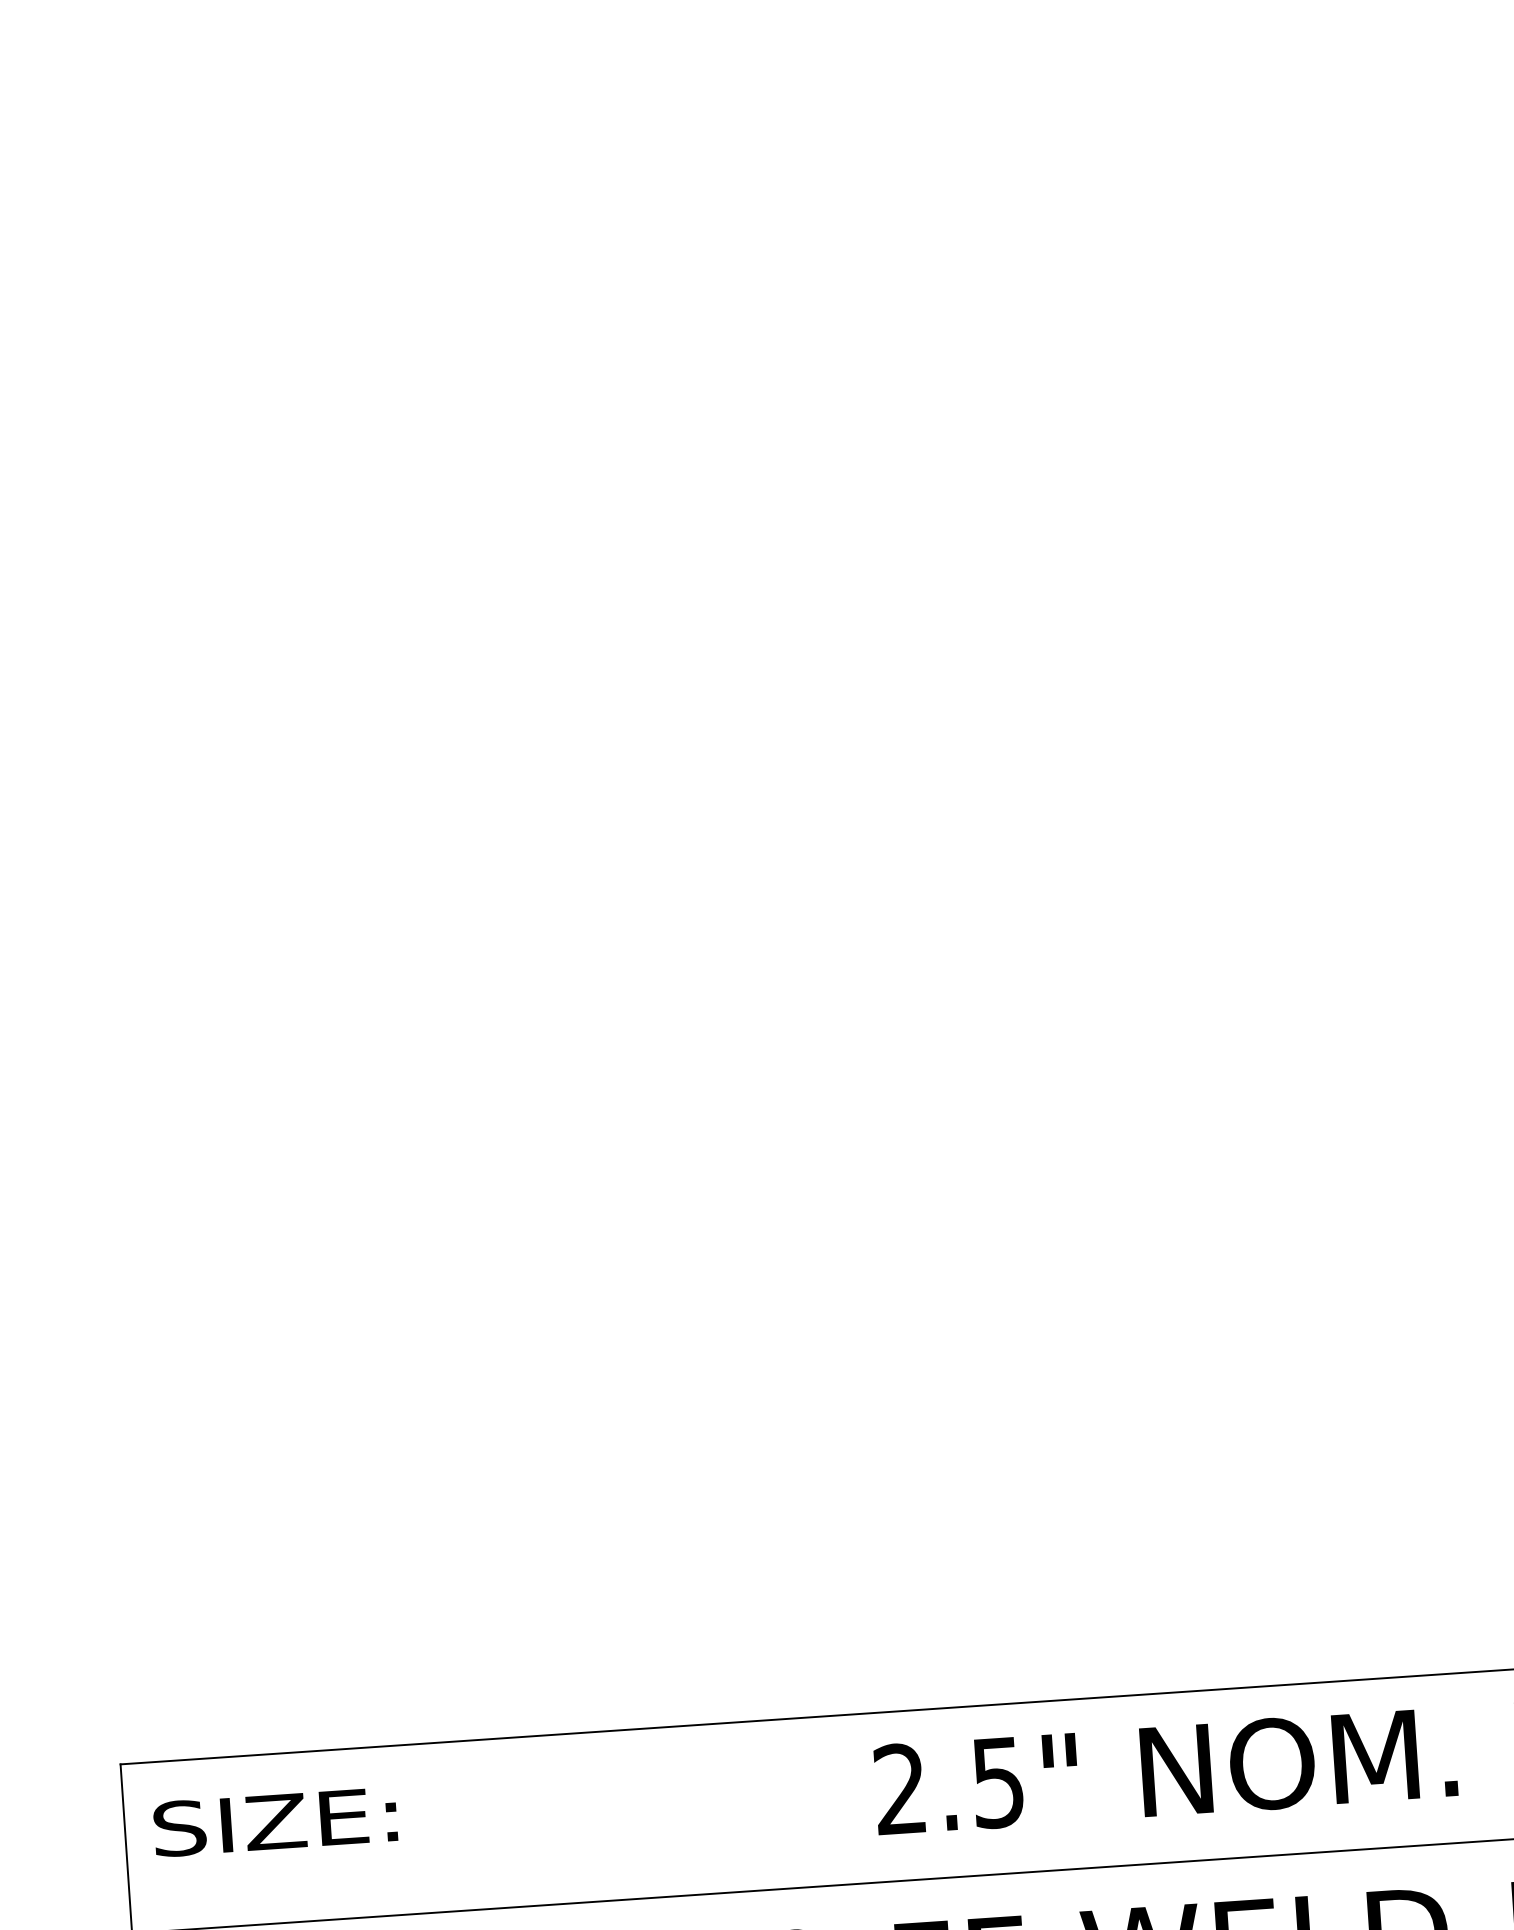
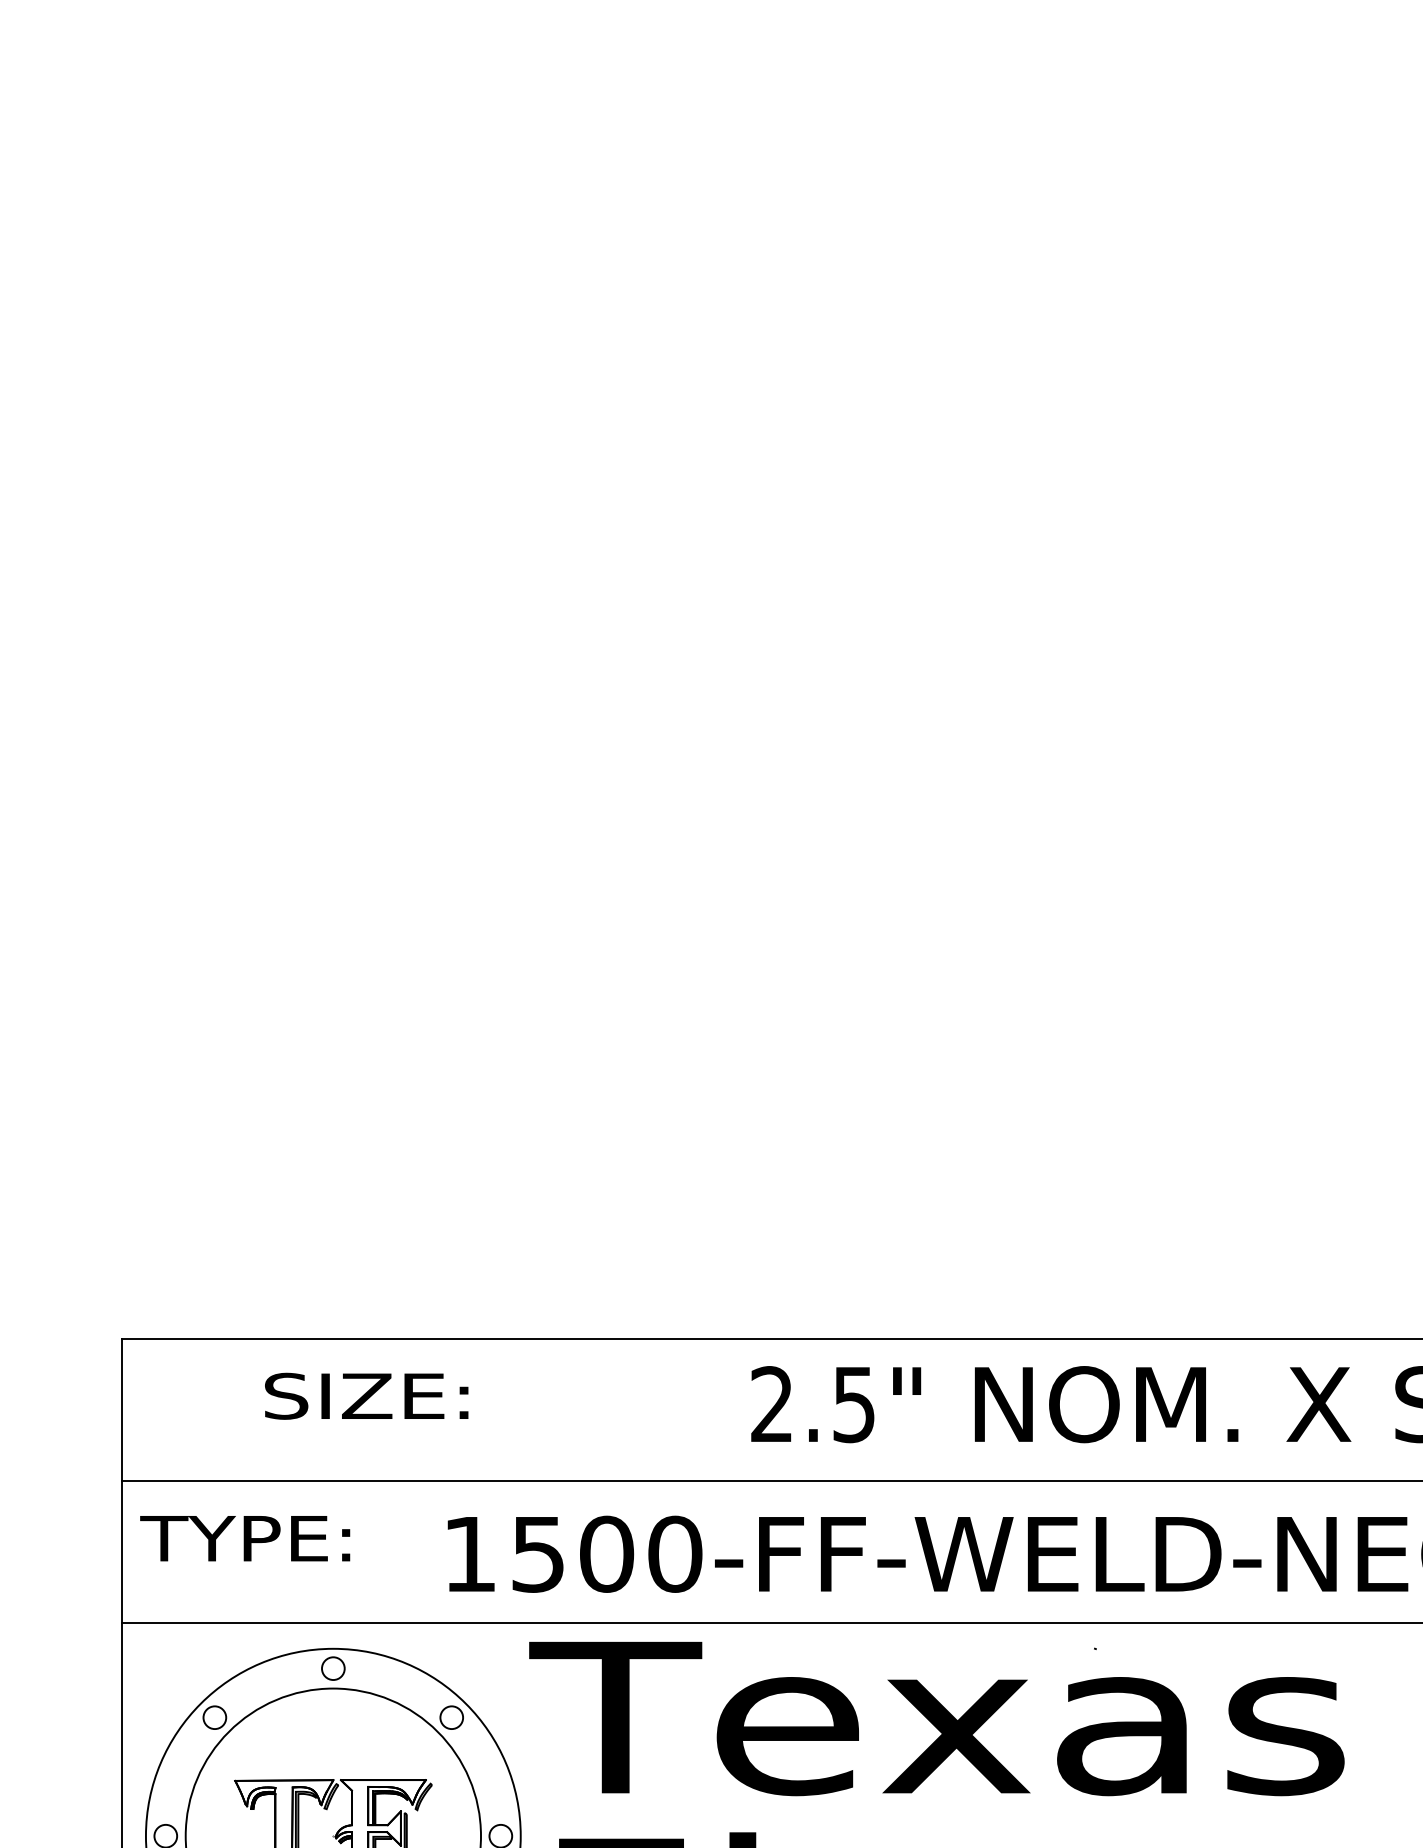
text: (275, 1821) -> (366, 1395), moved

